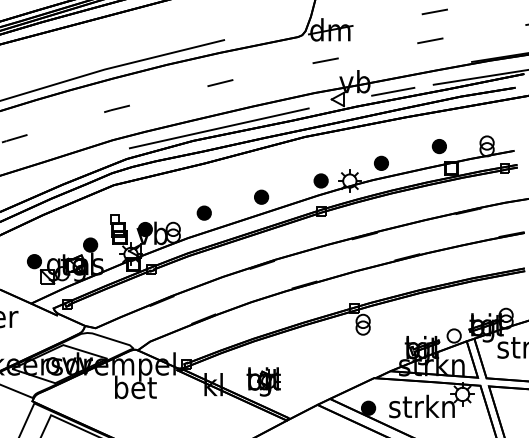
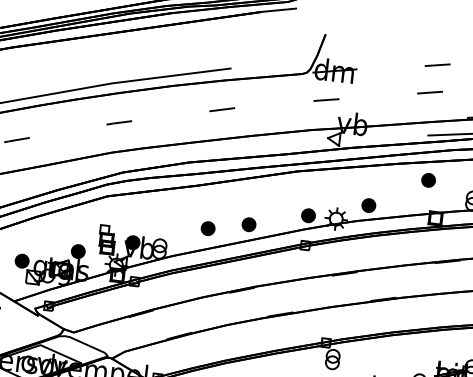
line: (393, 91) -> (388, 137), removed
line: (218, 128) -> (215, 153), removed
part: (438, 146) -> (427, 180), moved
part: (203, 212) -> (207, 227), moved

